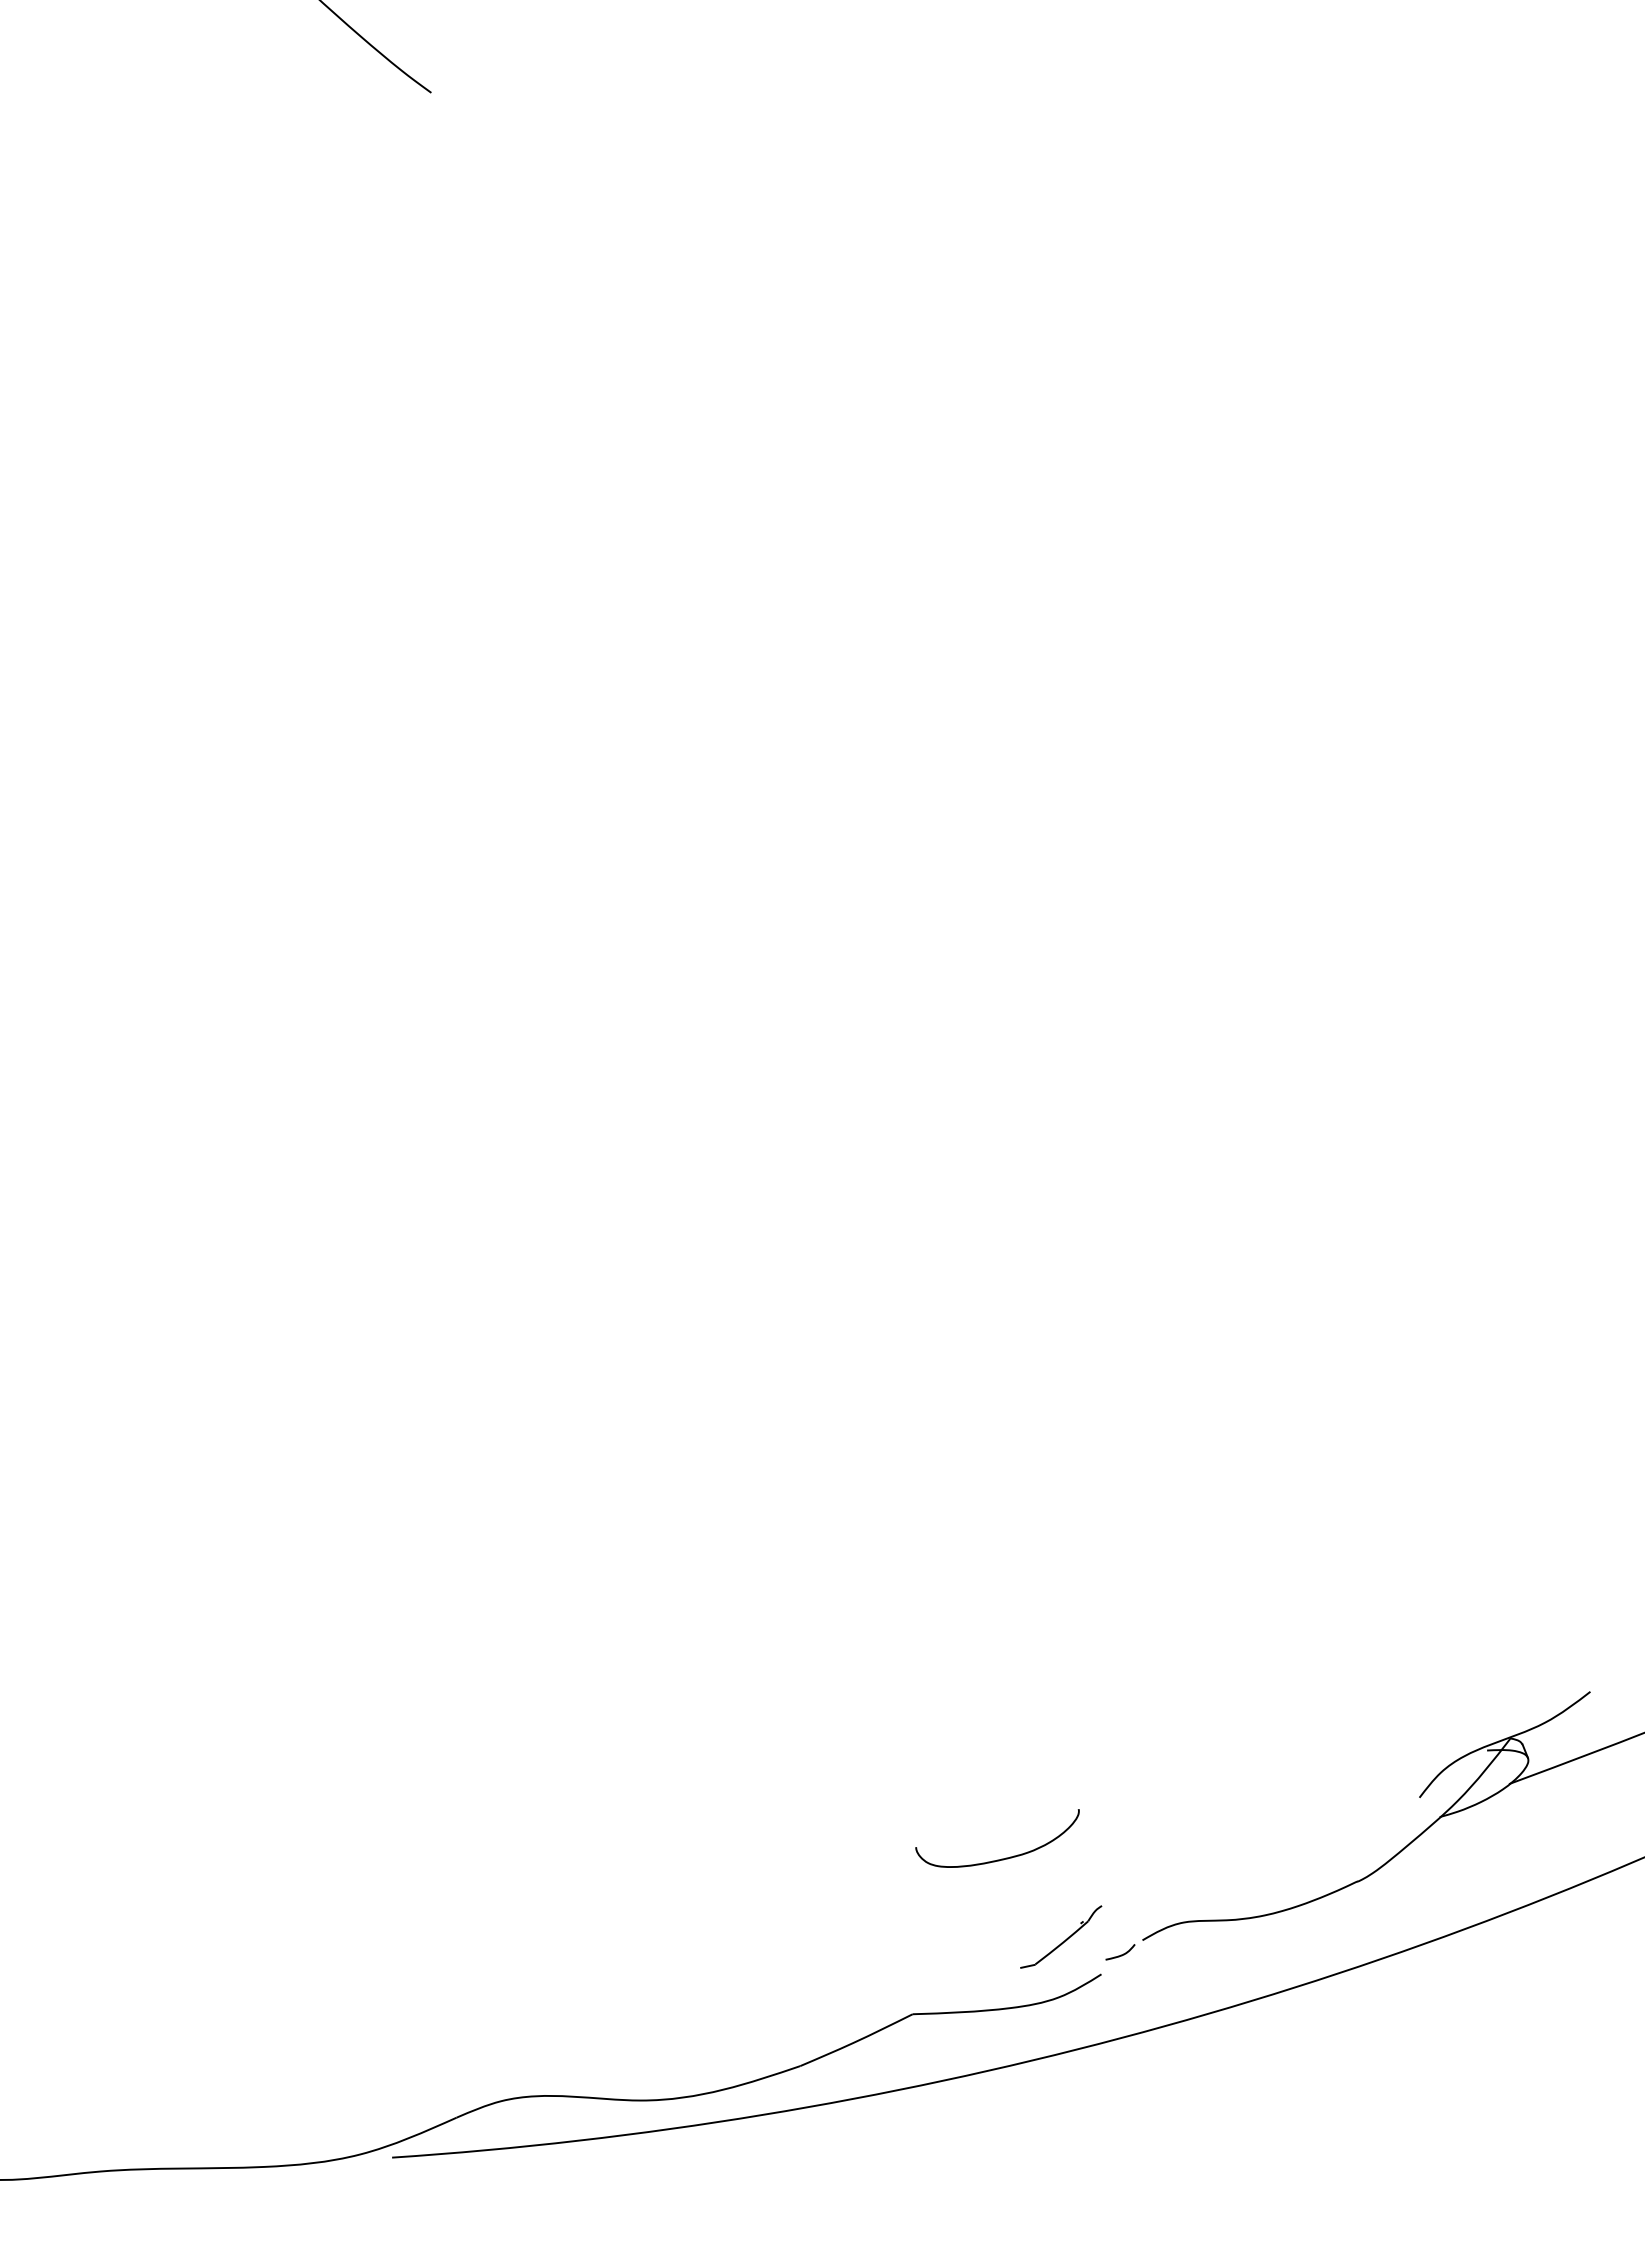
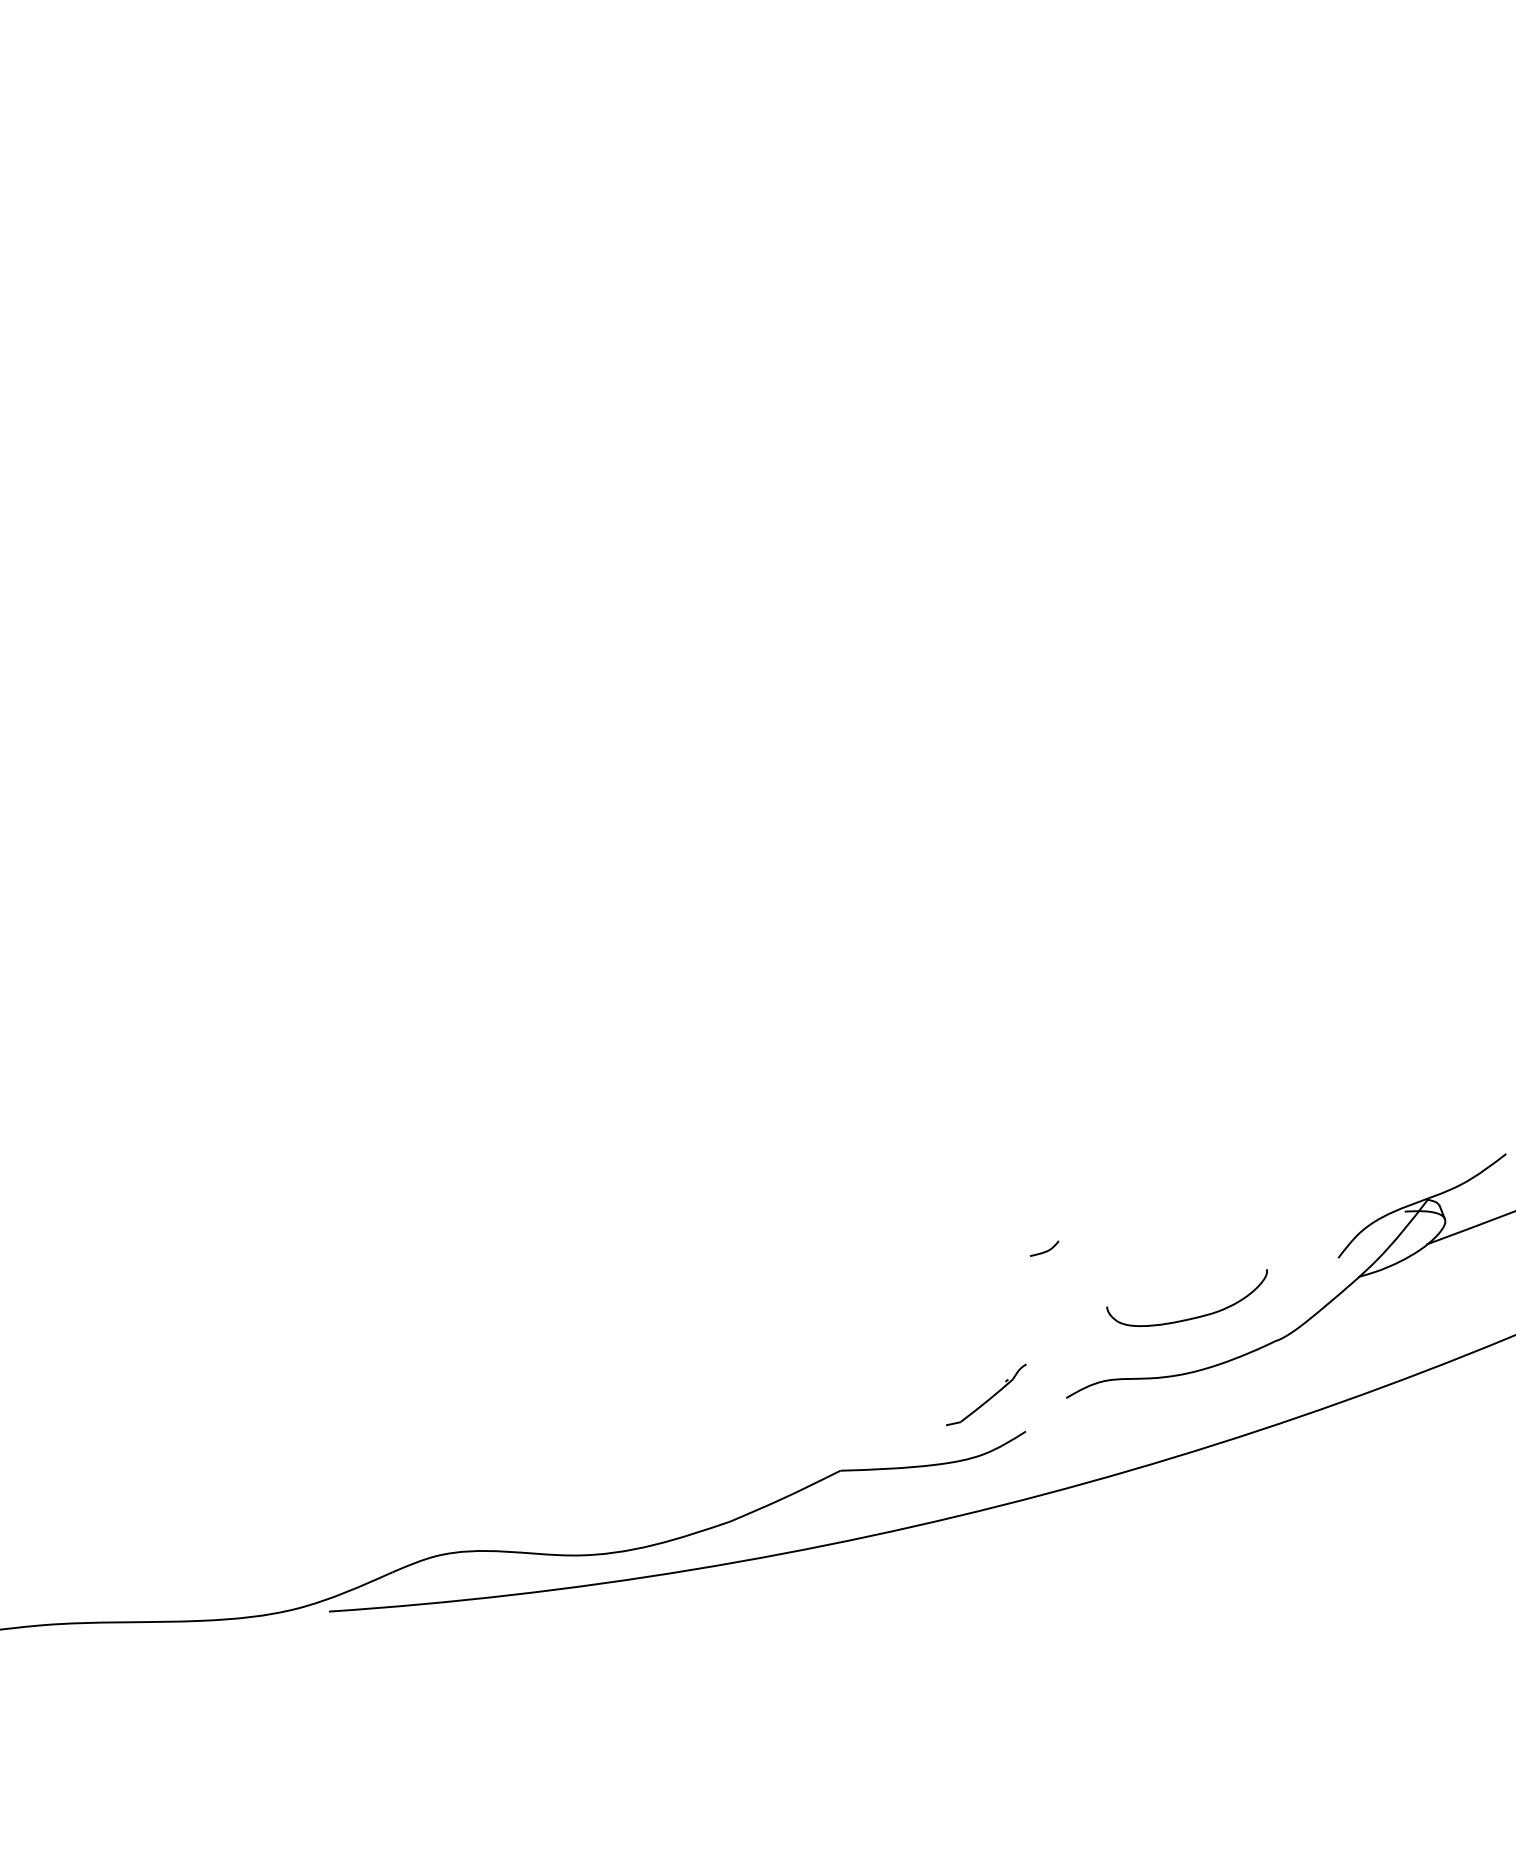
curve: (1001, 1858) -> (1190, 1317), moved
curve: (1120, 1954) -> (1044, 1250), moved

